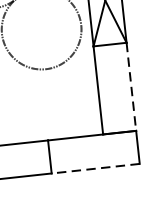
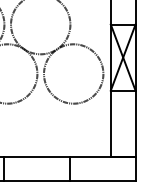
line: (131, 86) -> (135, 123), dashed -> solid
line: (95, 168) -> (102, 181), dashed -> solid

